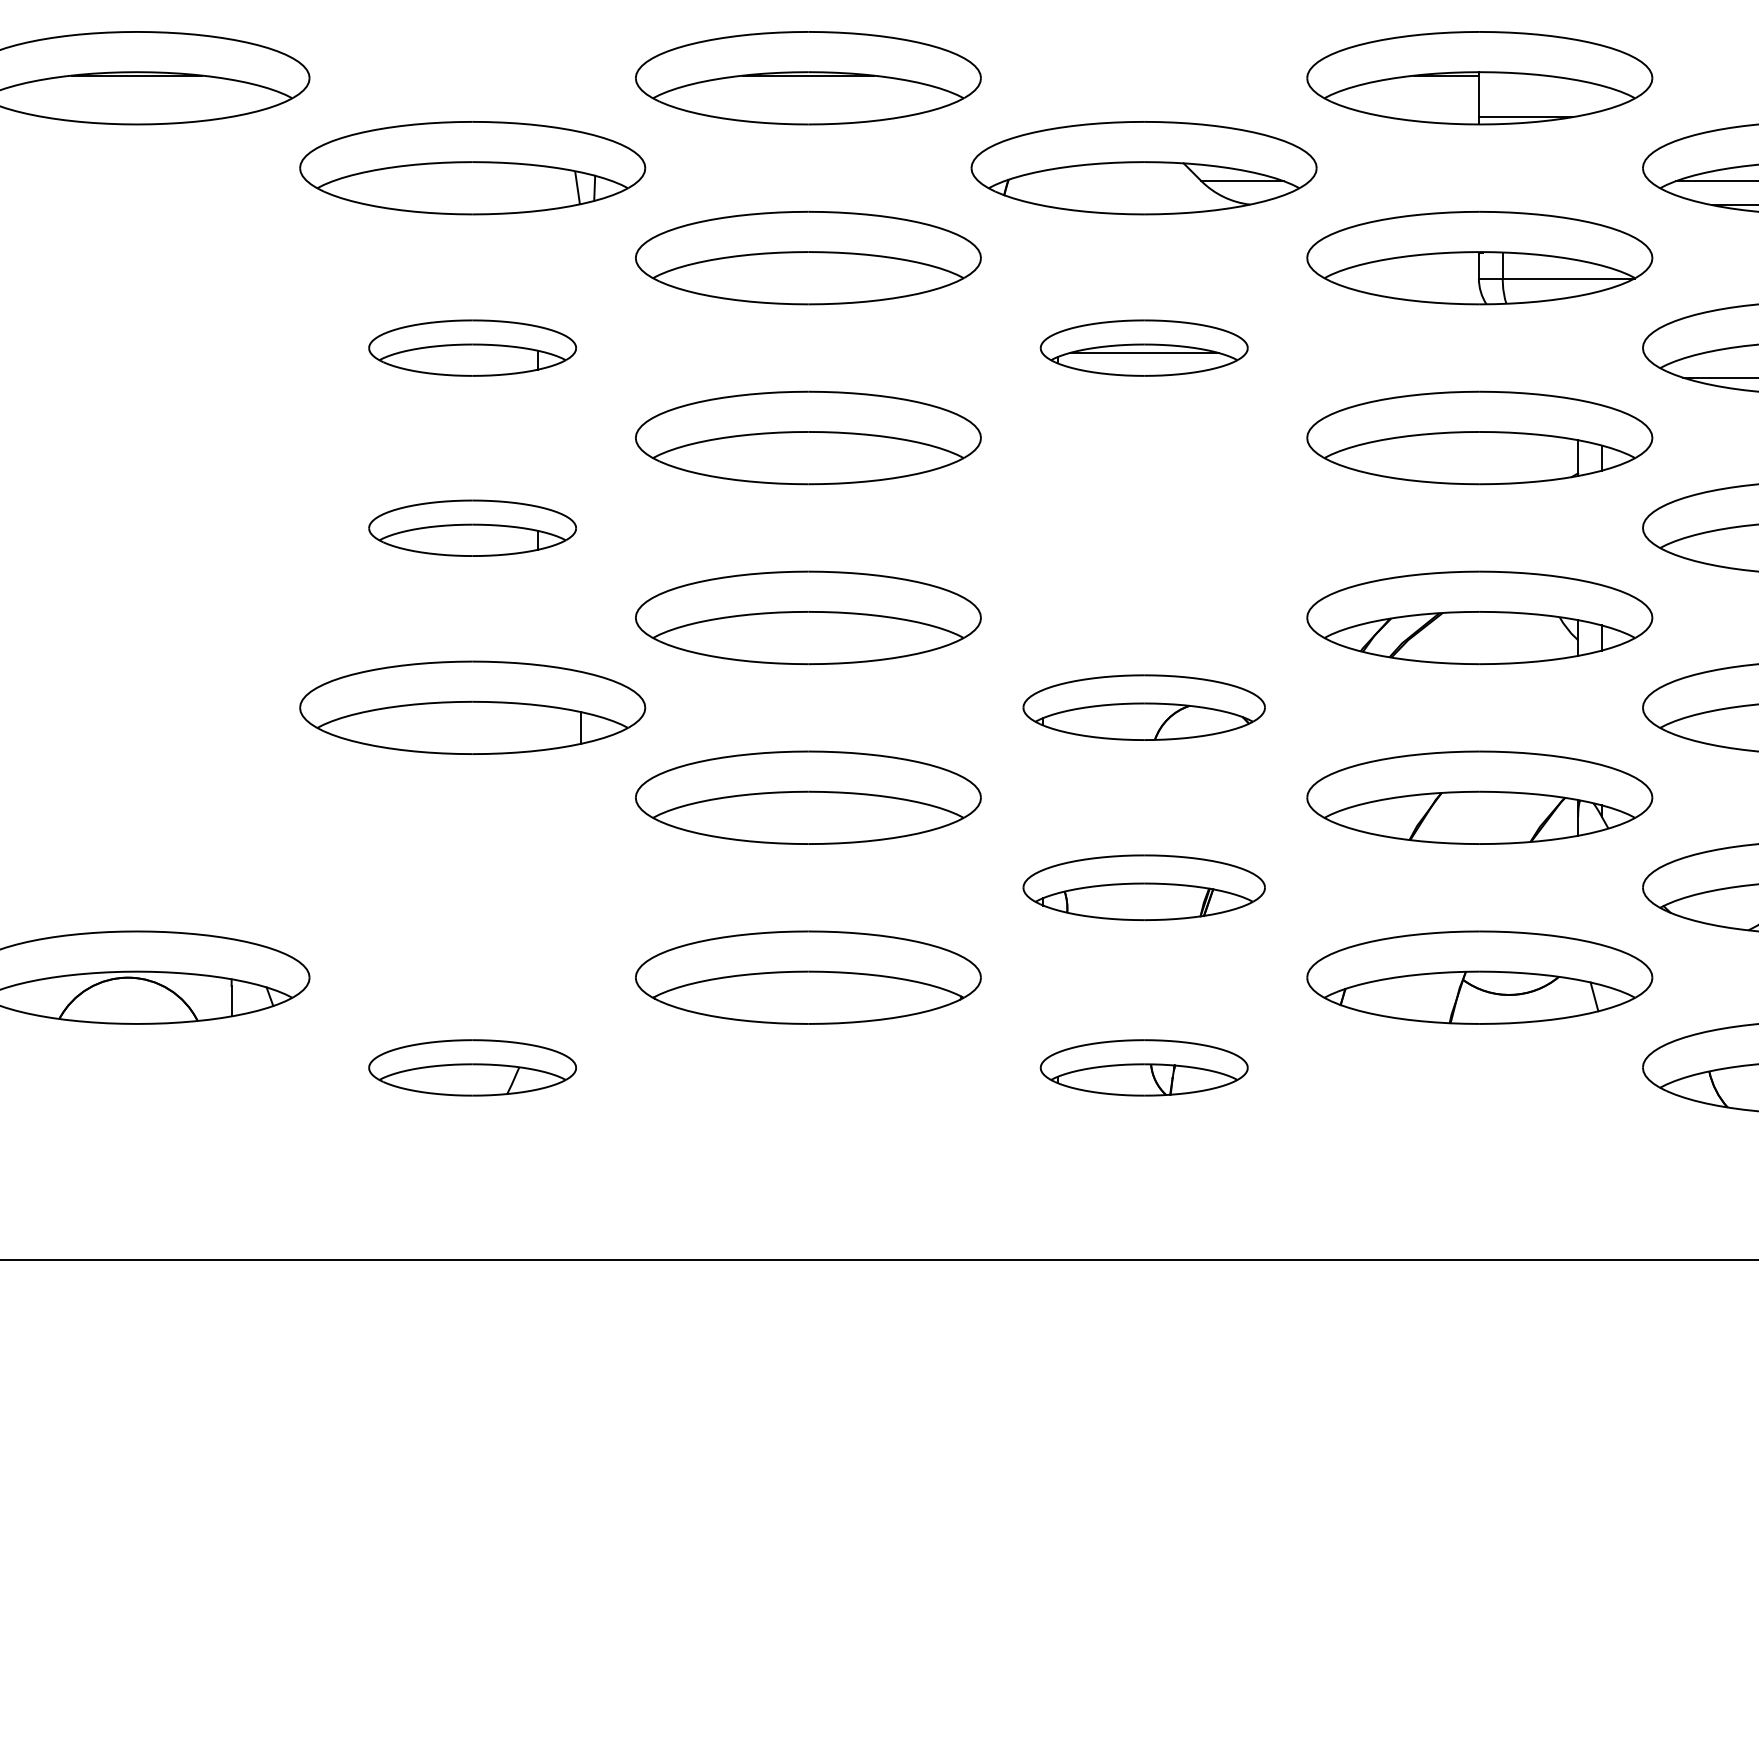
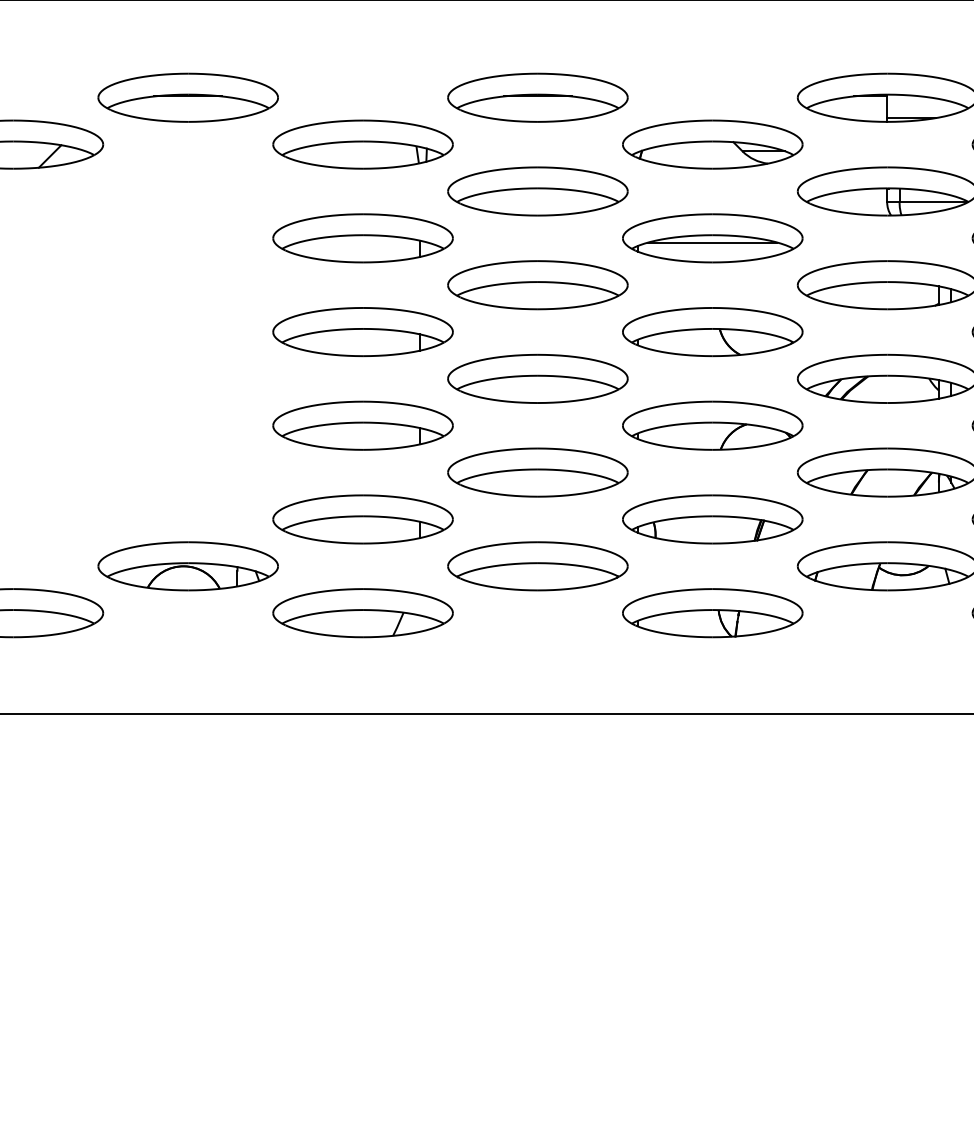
part: (471, 348) -> (362, 238), size x1.67
part: (1143, 348) -> (712, 238), size x1.67
part: (471, 528) -> (362, 332), size x1.67
part: (1143, 528) -> (712, 332), added
part: (1143, 707) -> (712, 425), size x1.43
part: (471, 887) -> (362, 519), added
part: (1143, 887) -> (712, 519), size x1.43
part: (471, 1068) -> (362, 613), size x1.67
part: (1143, 1068) -> (712, 613), size x1.67

